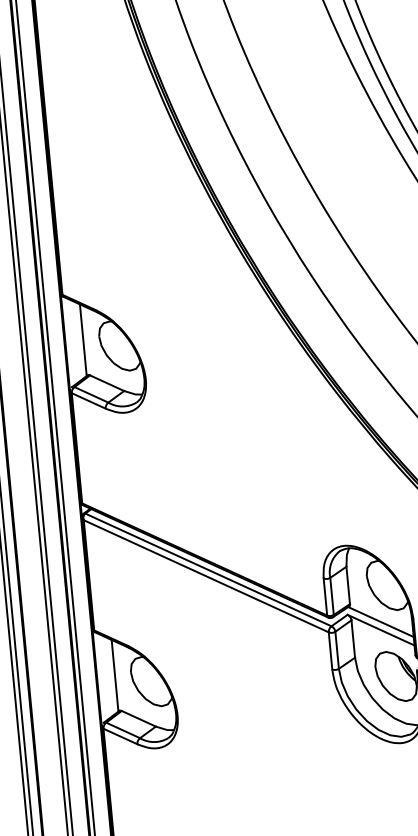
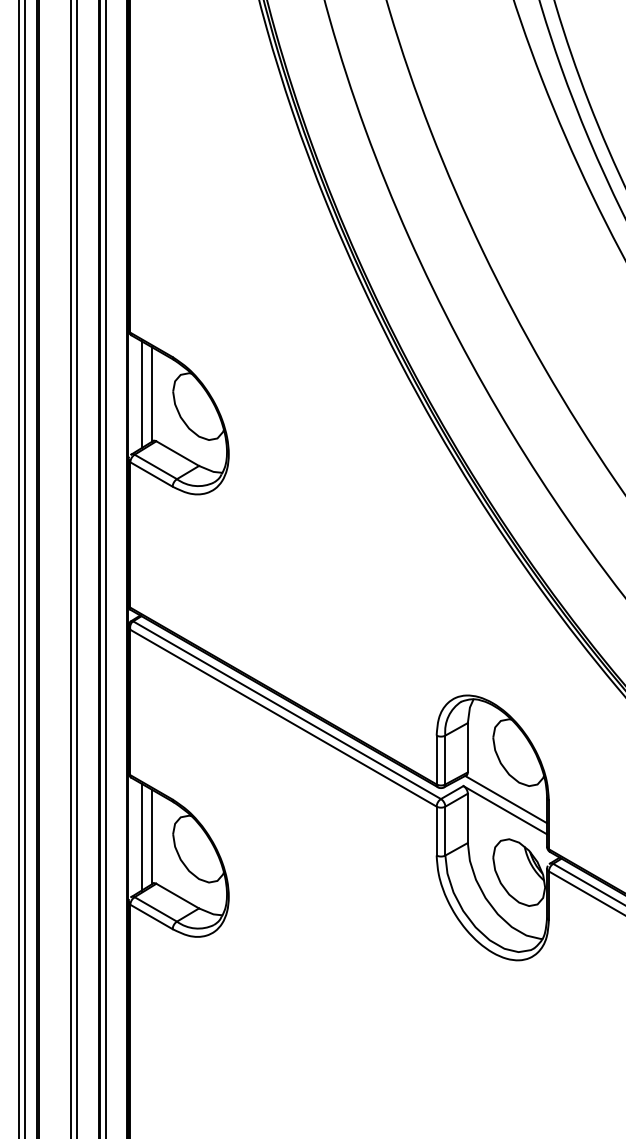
line: (75, 340) -> (141, 394), added
line: (107, 676) -> (141, 836), added

